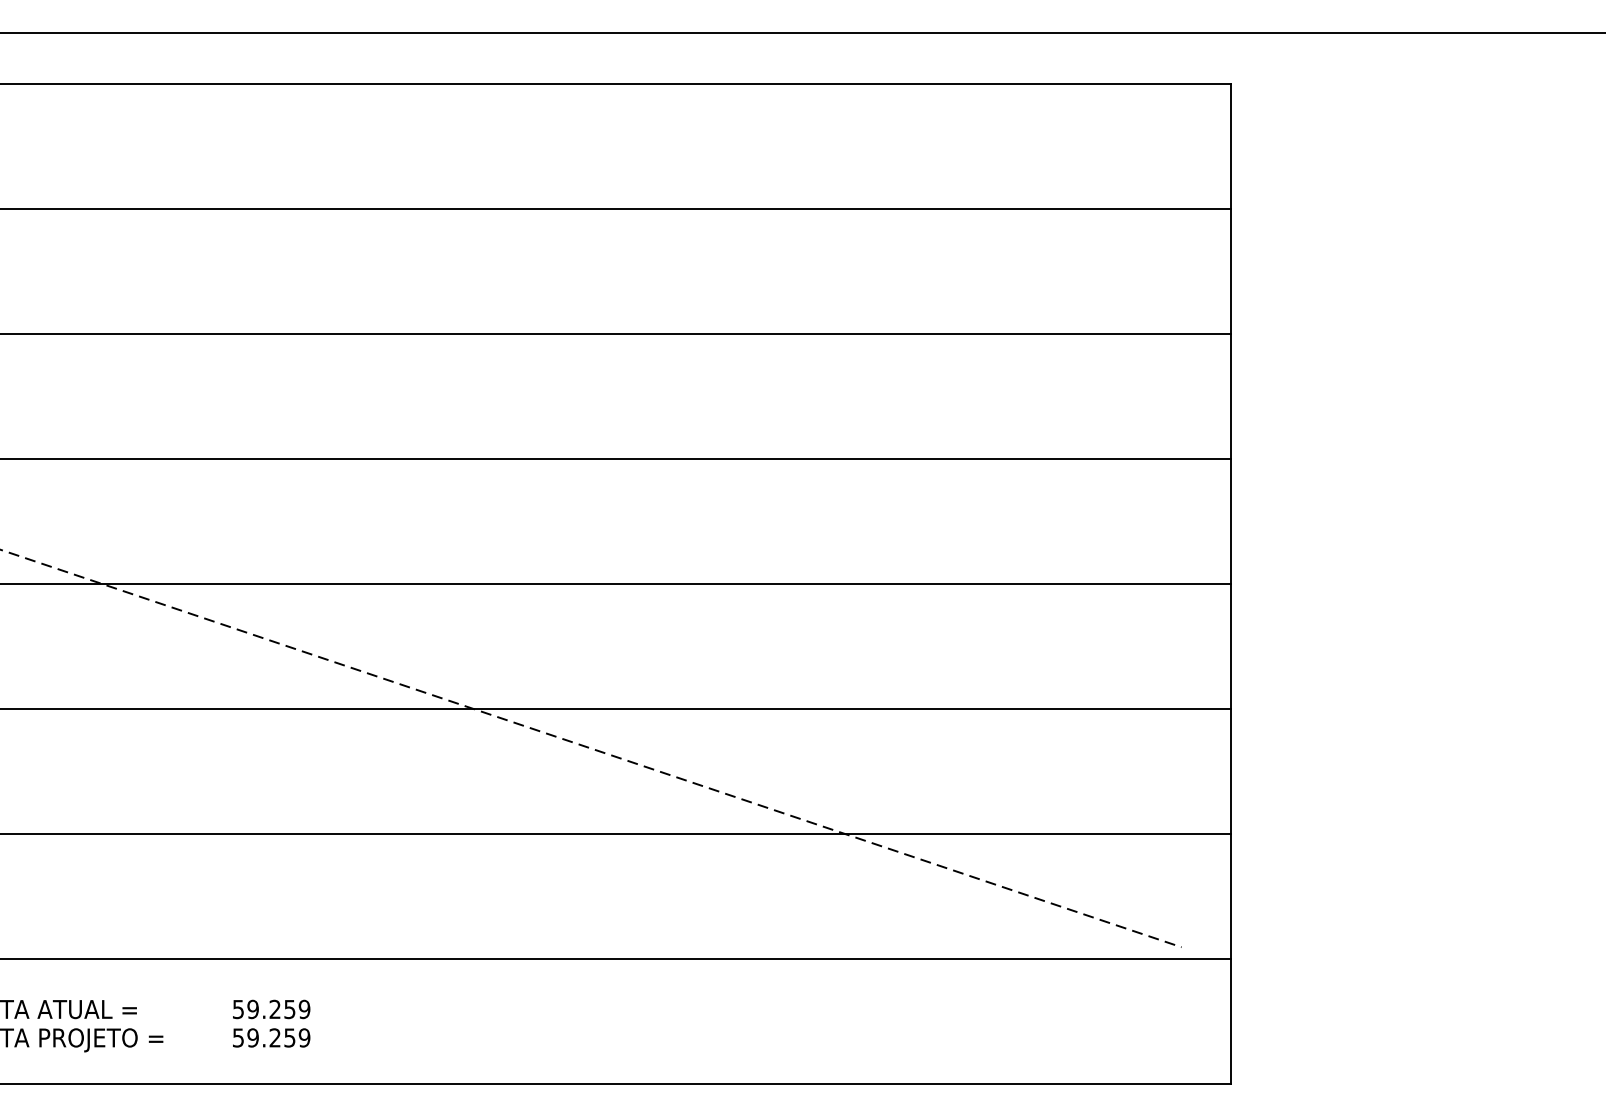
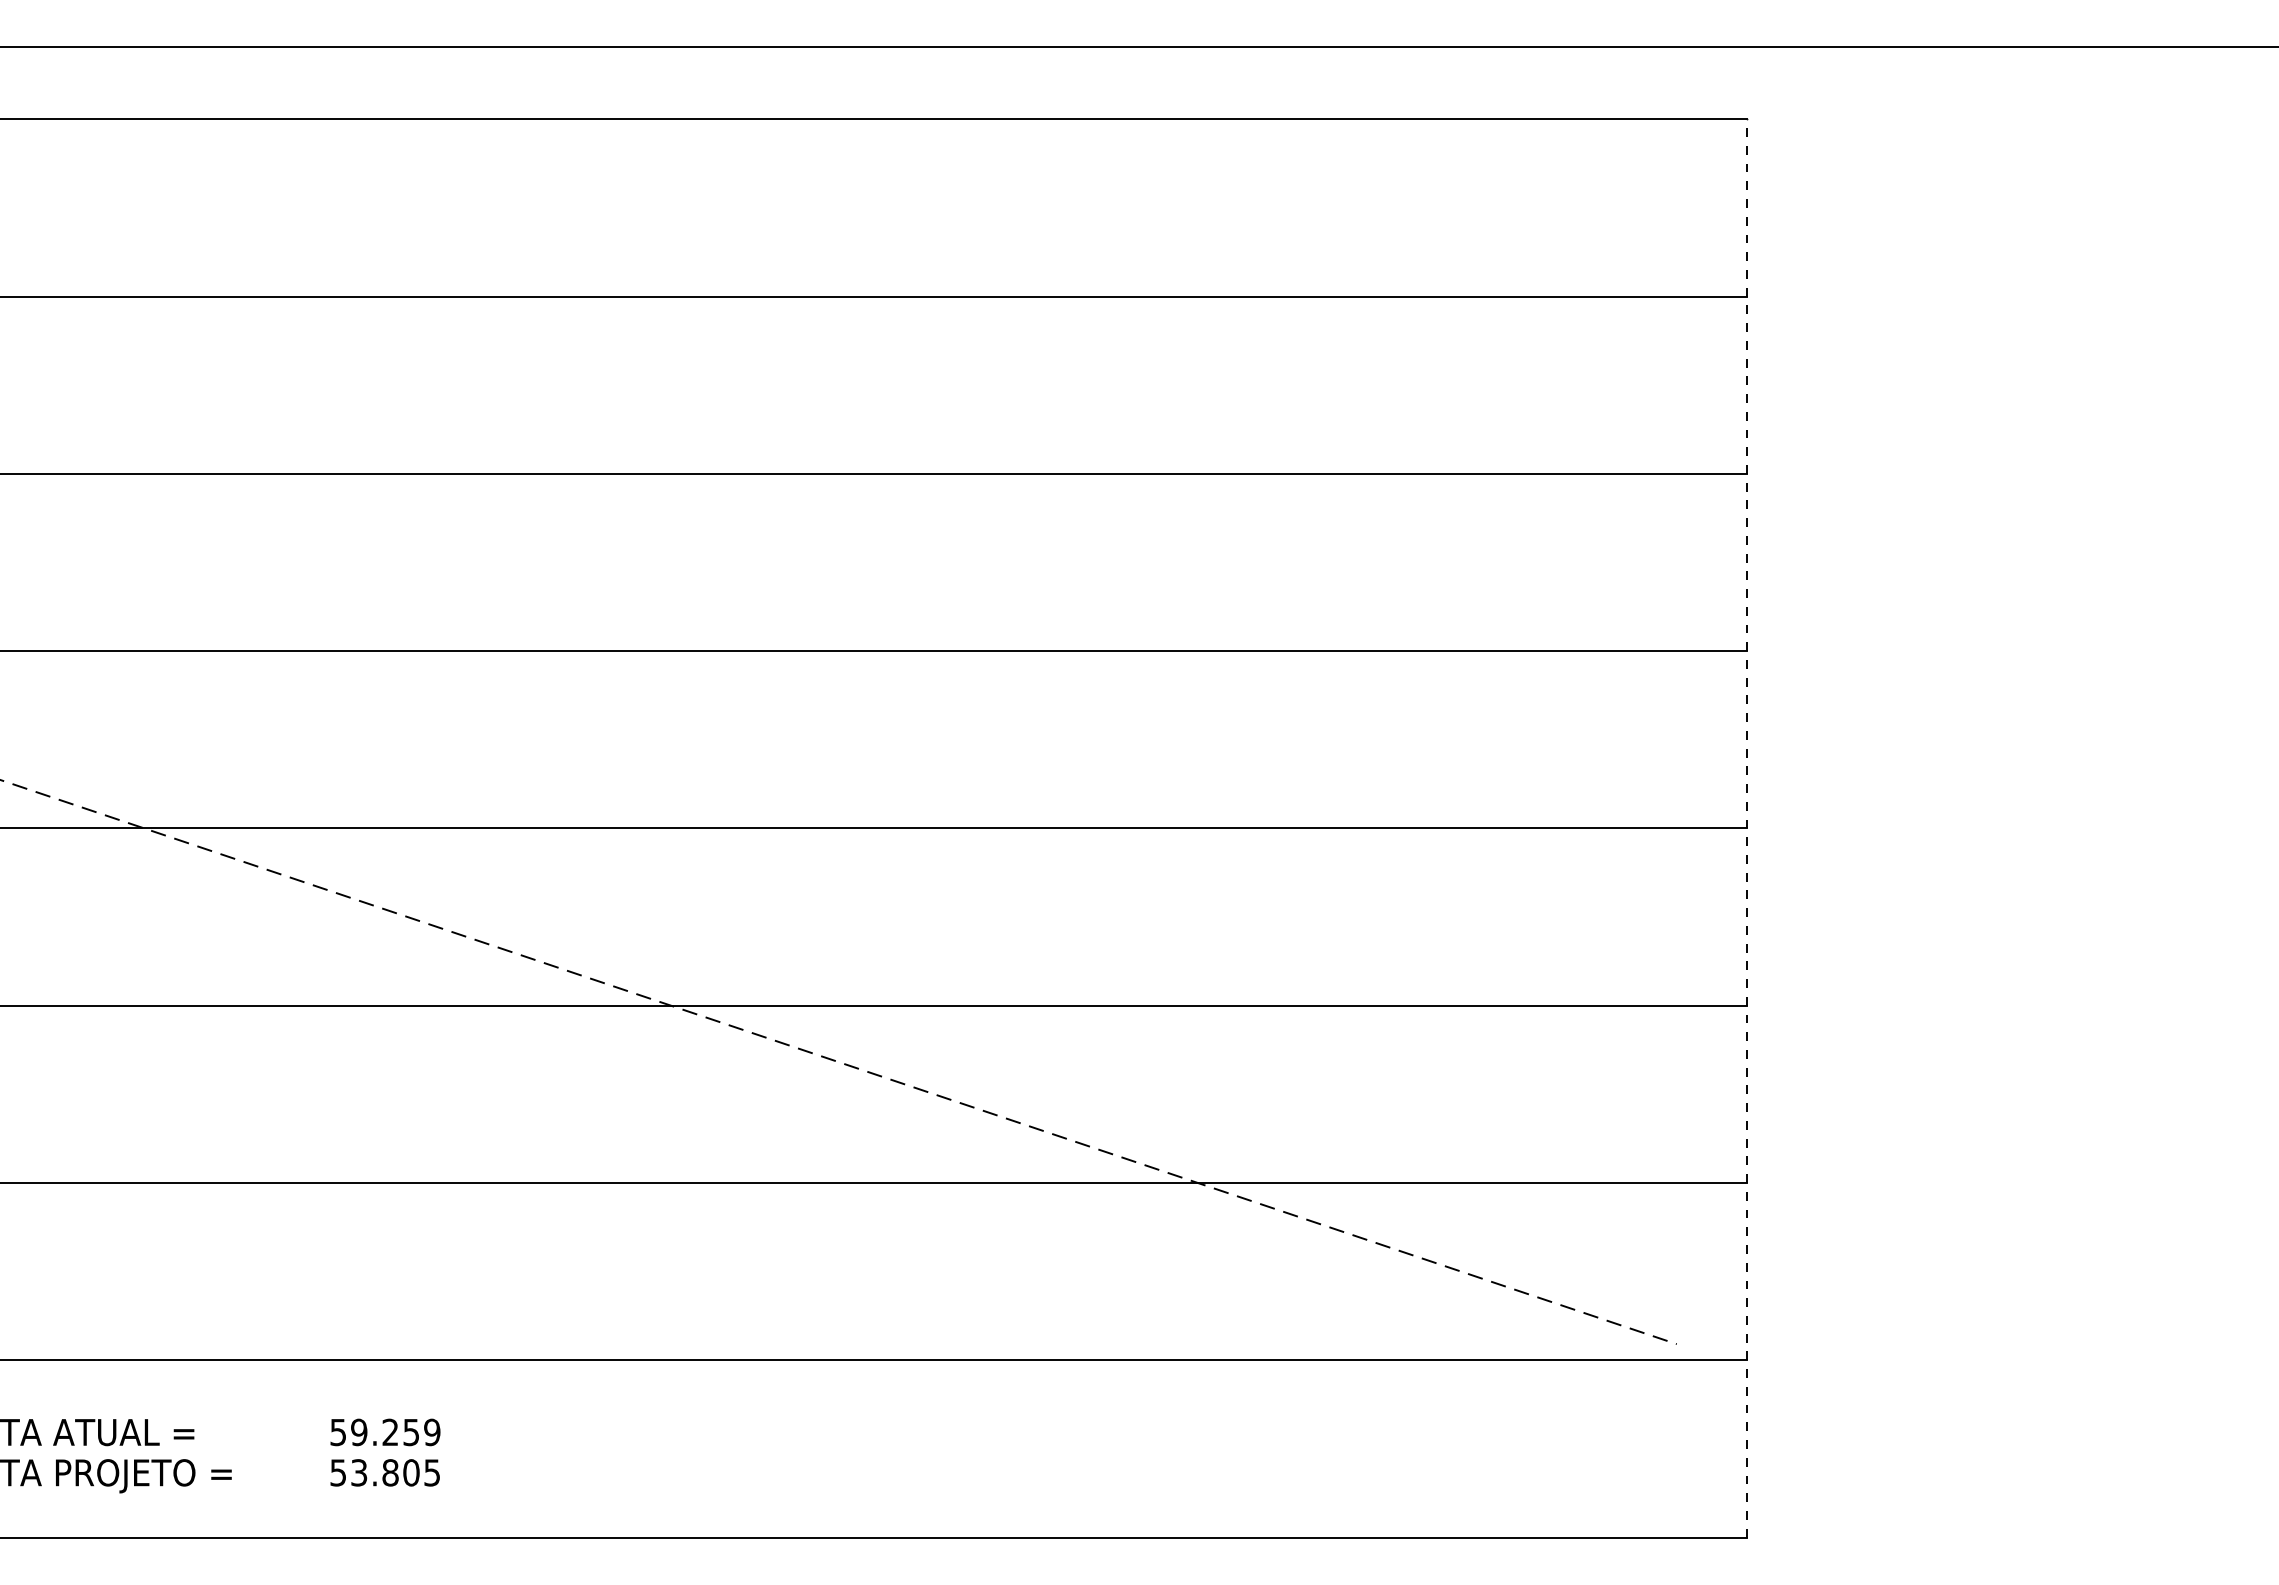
line: (1231, 583) -> (1747, 827), solid -> dashed
text: (278, 1037) -> (395, 1472), 59.259 -> 53.805

